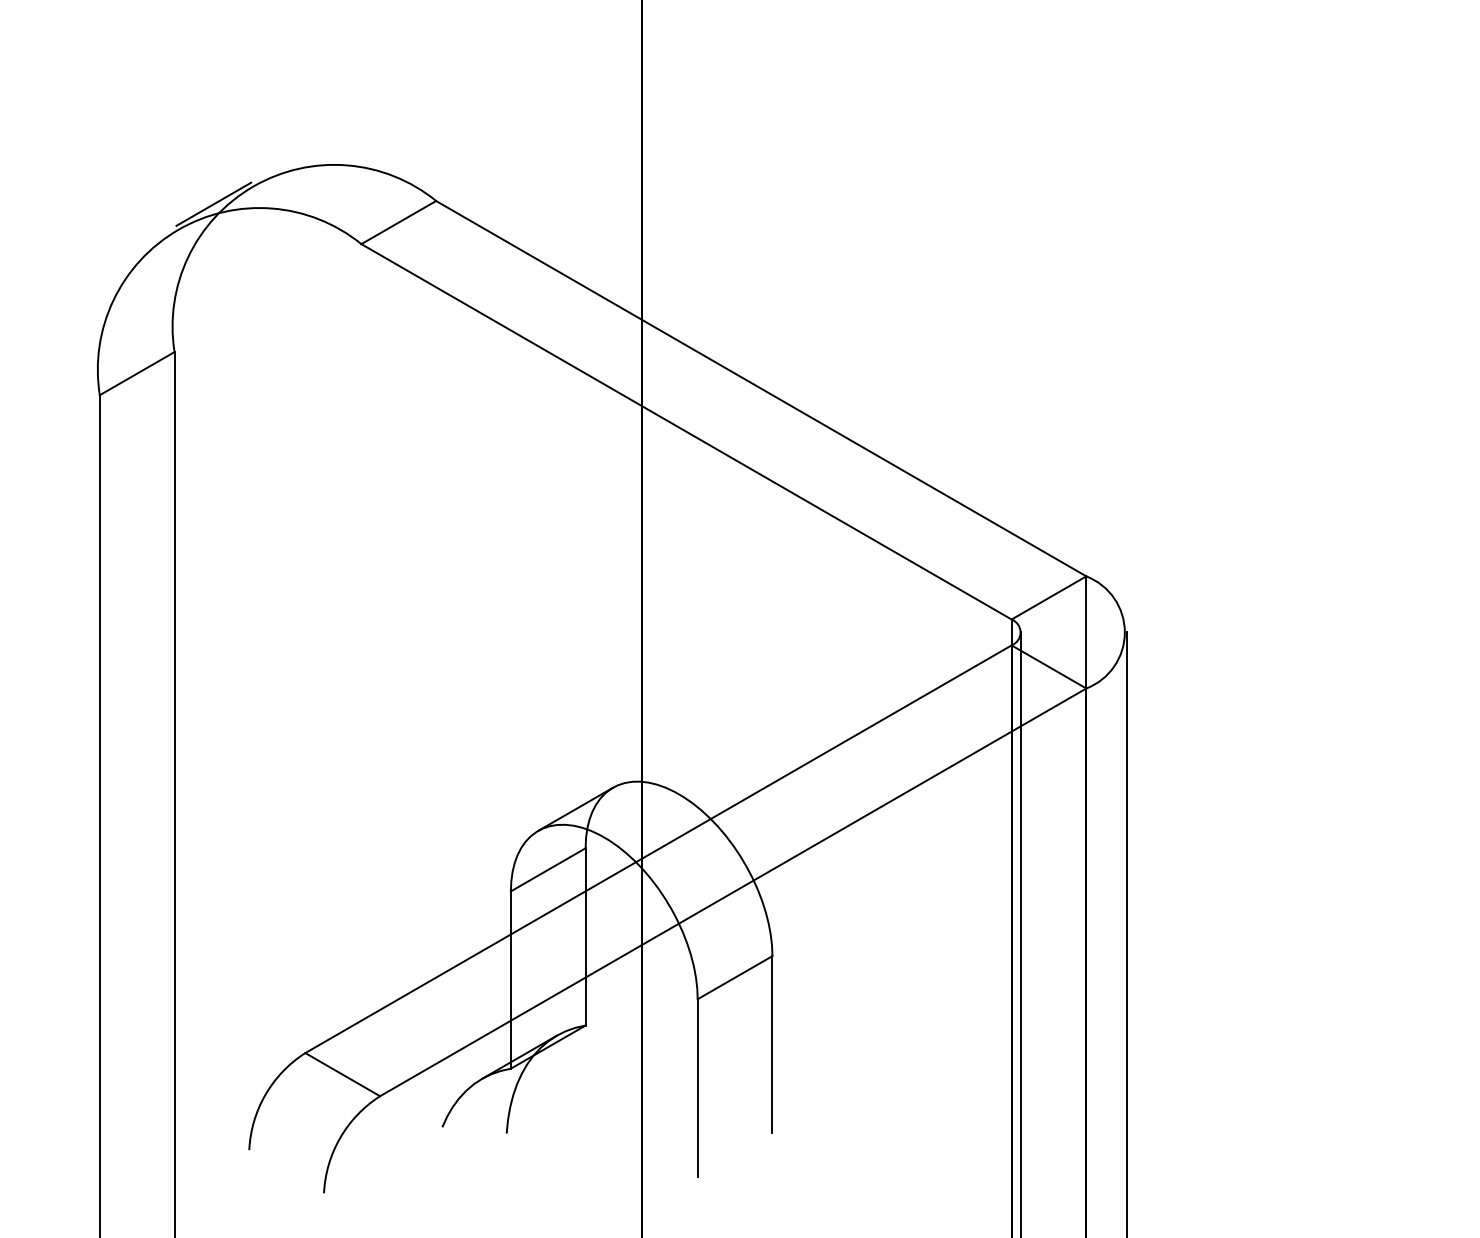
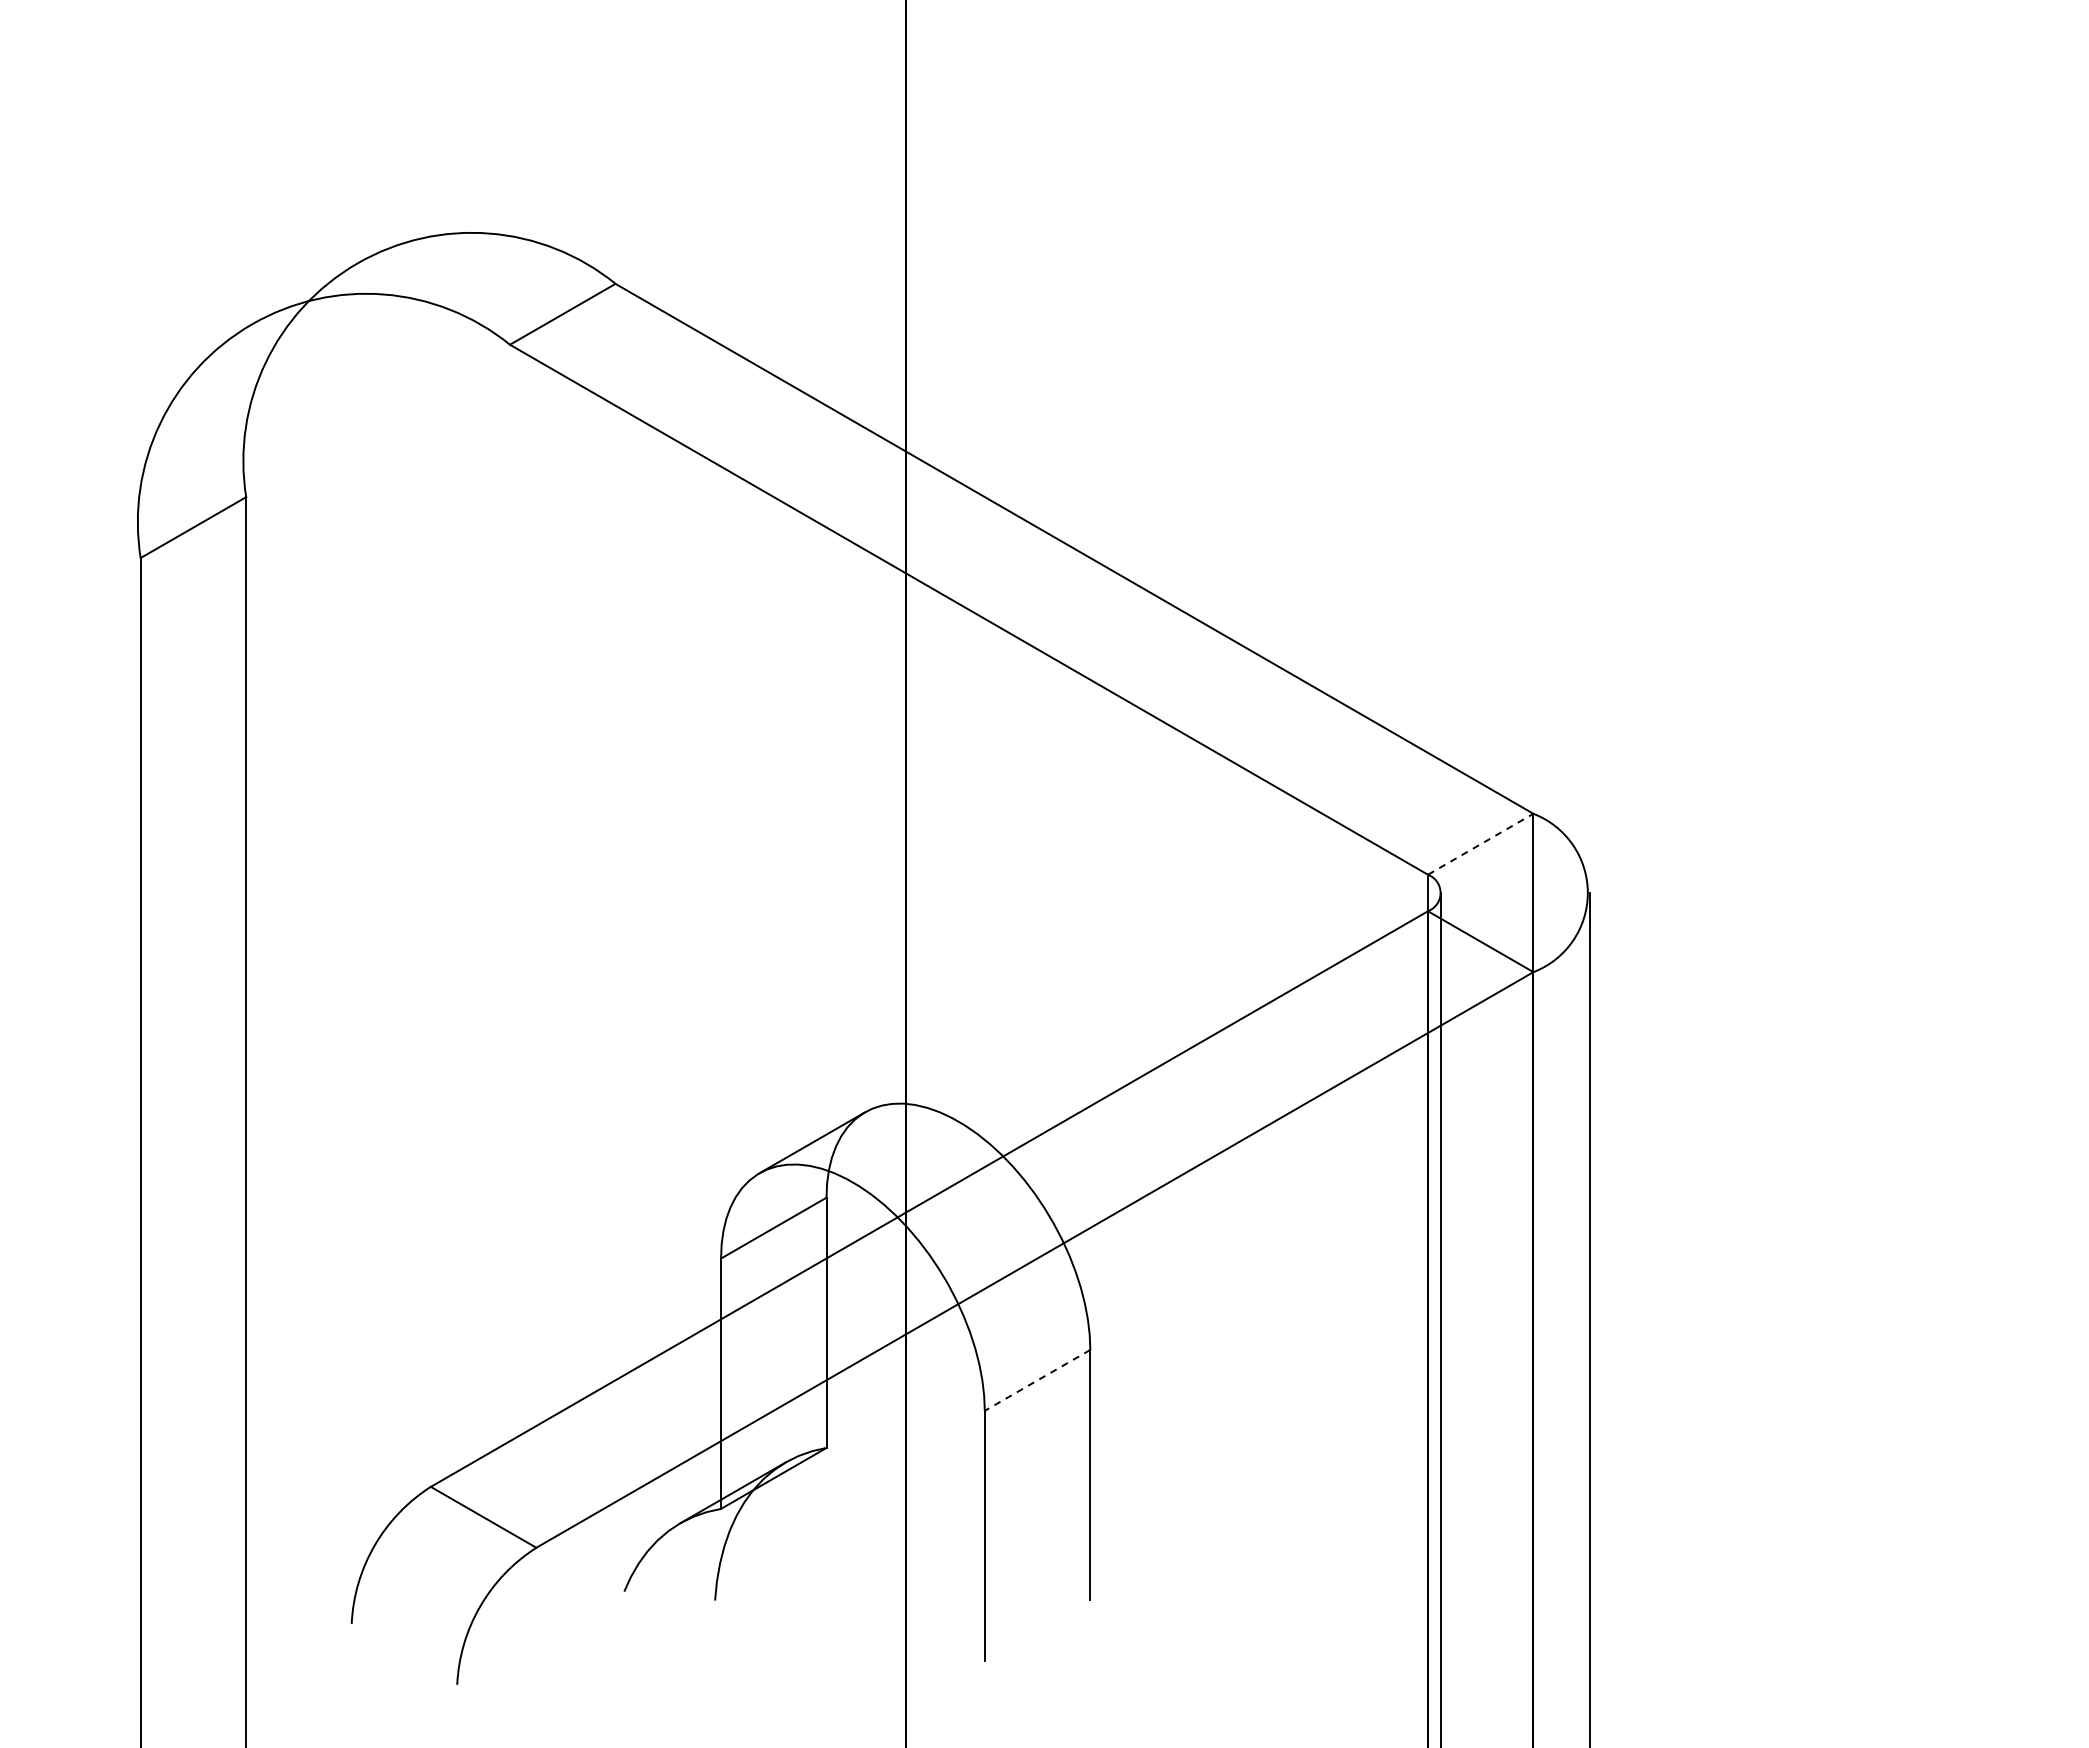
line: (213, 204) -> (301, 288), removed
line: (1048, 598) -> (1480, 844), solid -> dashed
line: (735, 977) -> (1037, 1380), solid -> dashed

